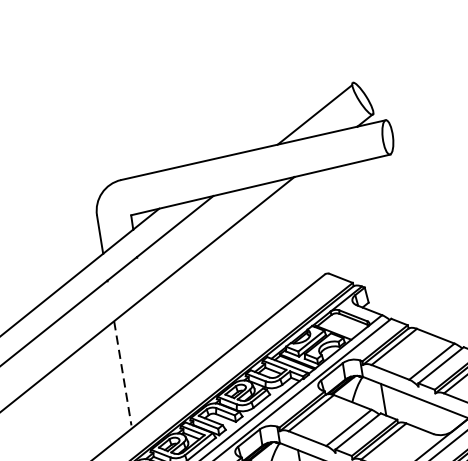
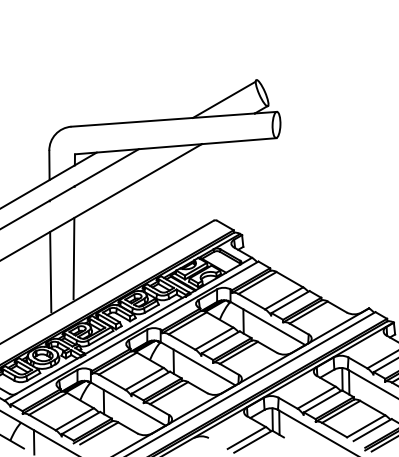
line: (149, 351) -> (73, 258), added
line: (122, 374) -> (50, 272), dashed -> solid

